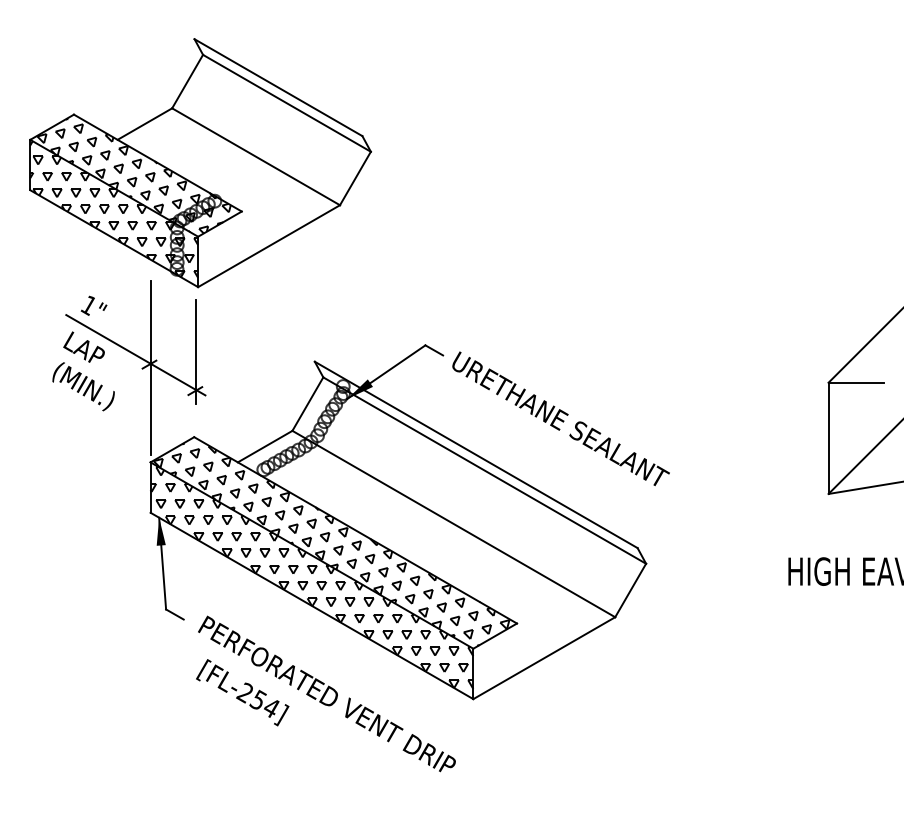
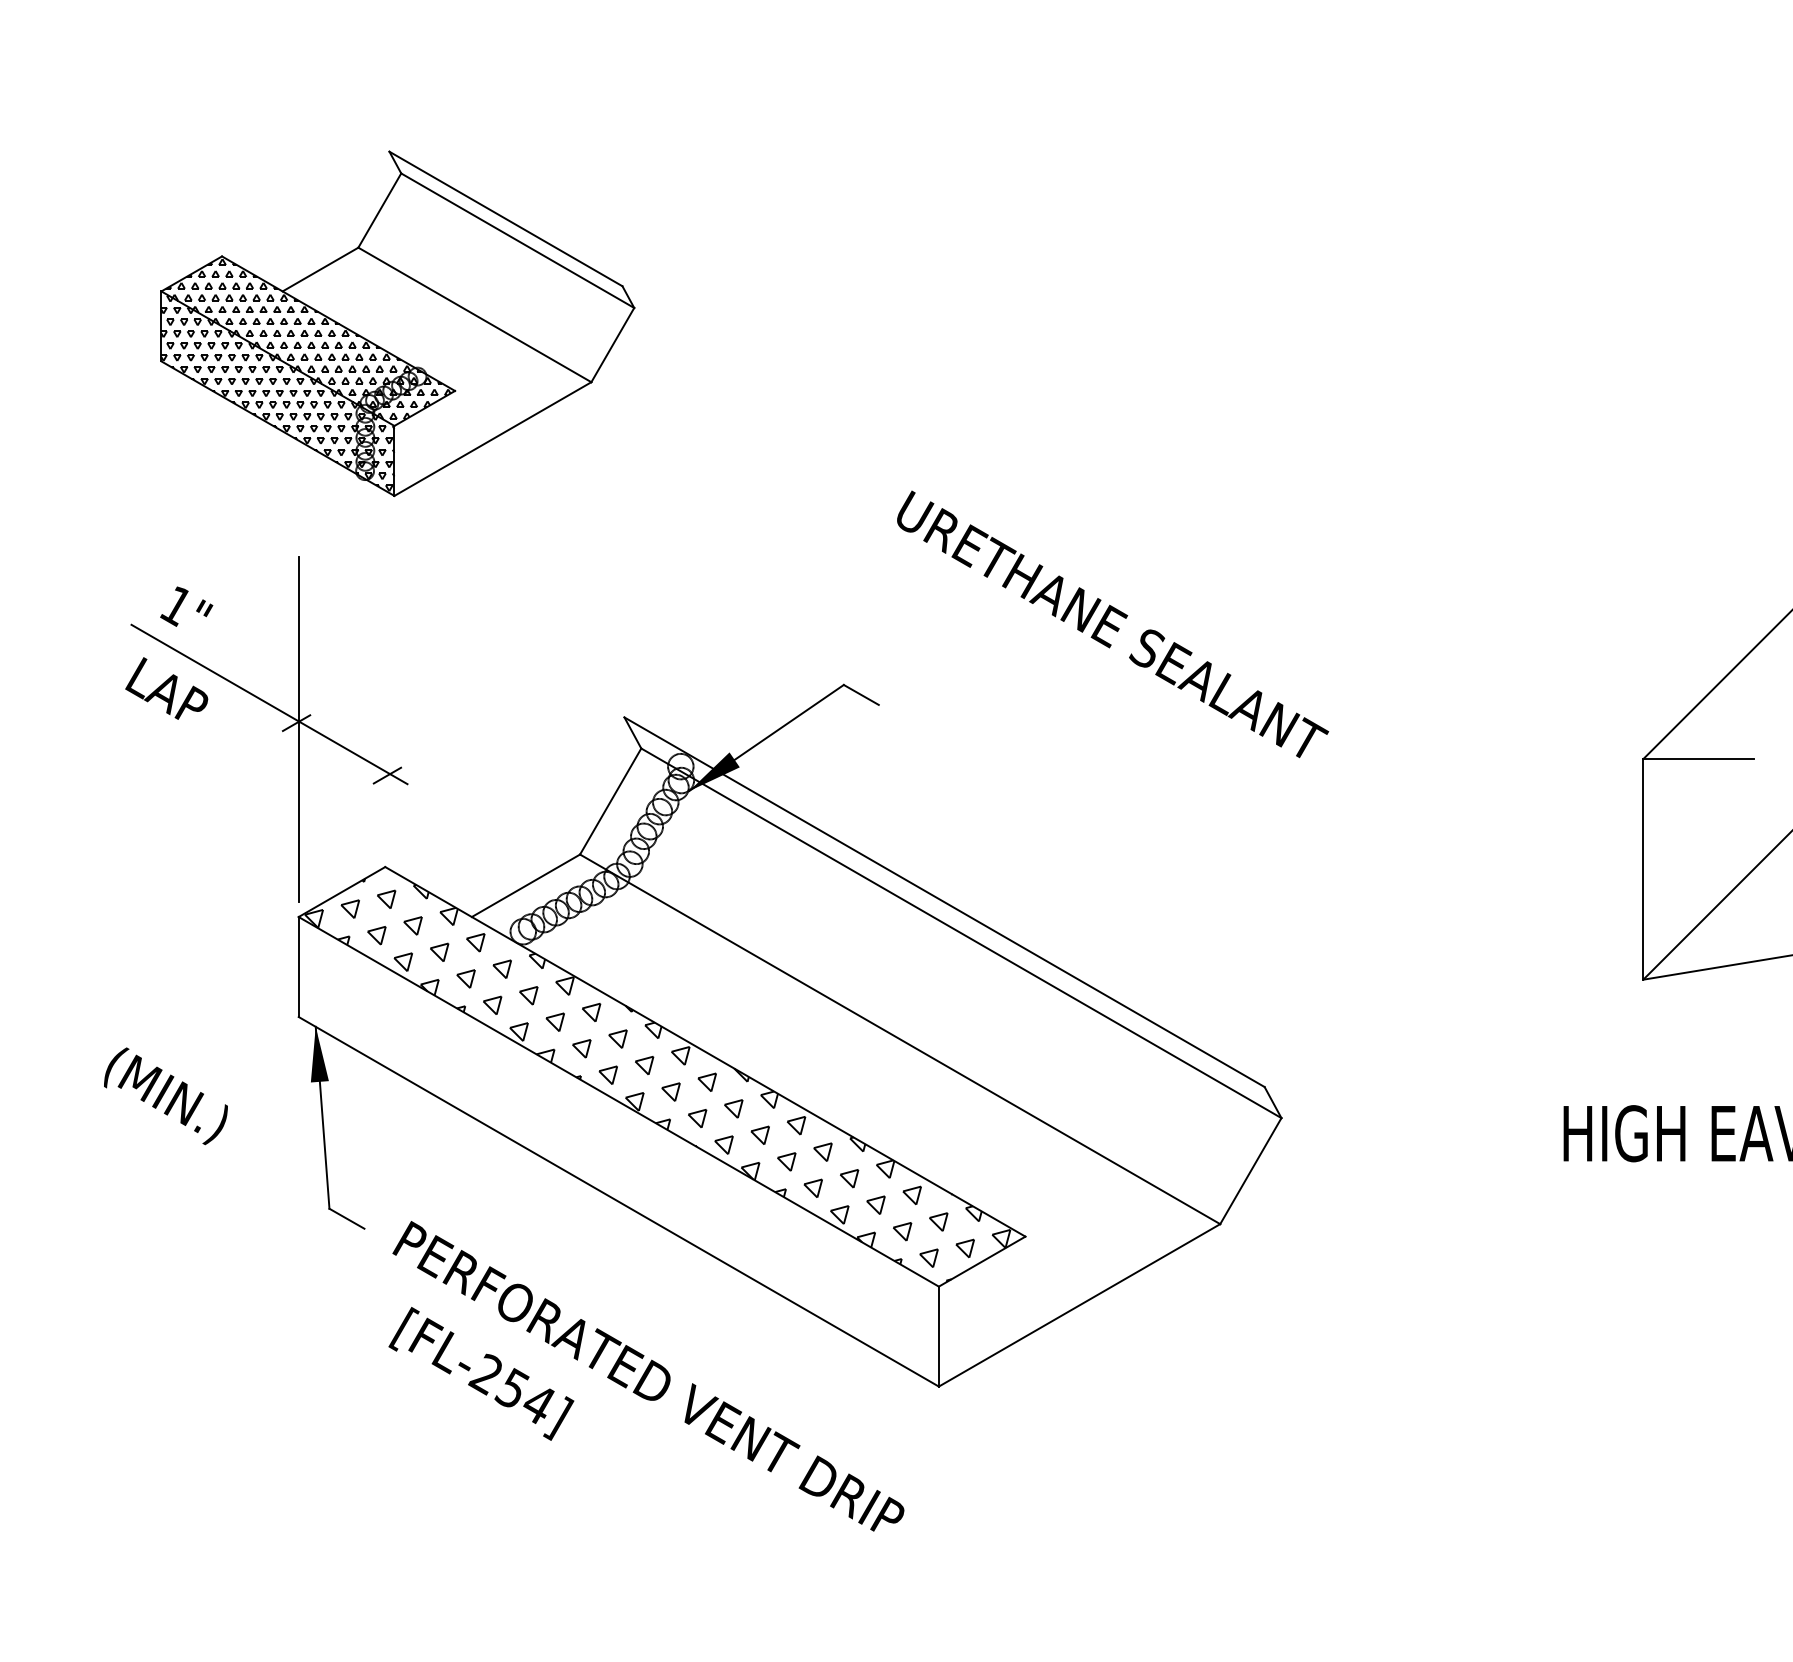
part: (200, 163) -> (397, 324), size x0.7
line: (196, 352) -> (389, 699), removed
text: (83, 386) -> (165, 1095), moved
text: (560, 418) -> (1111, 623), moved
hatch: (311, 577) -> (617, 1145), removed

